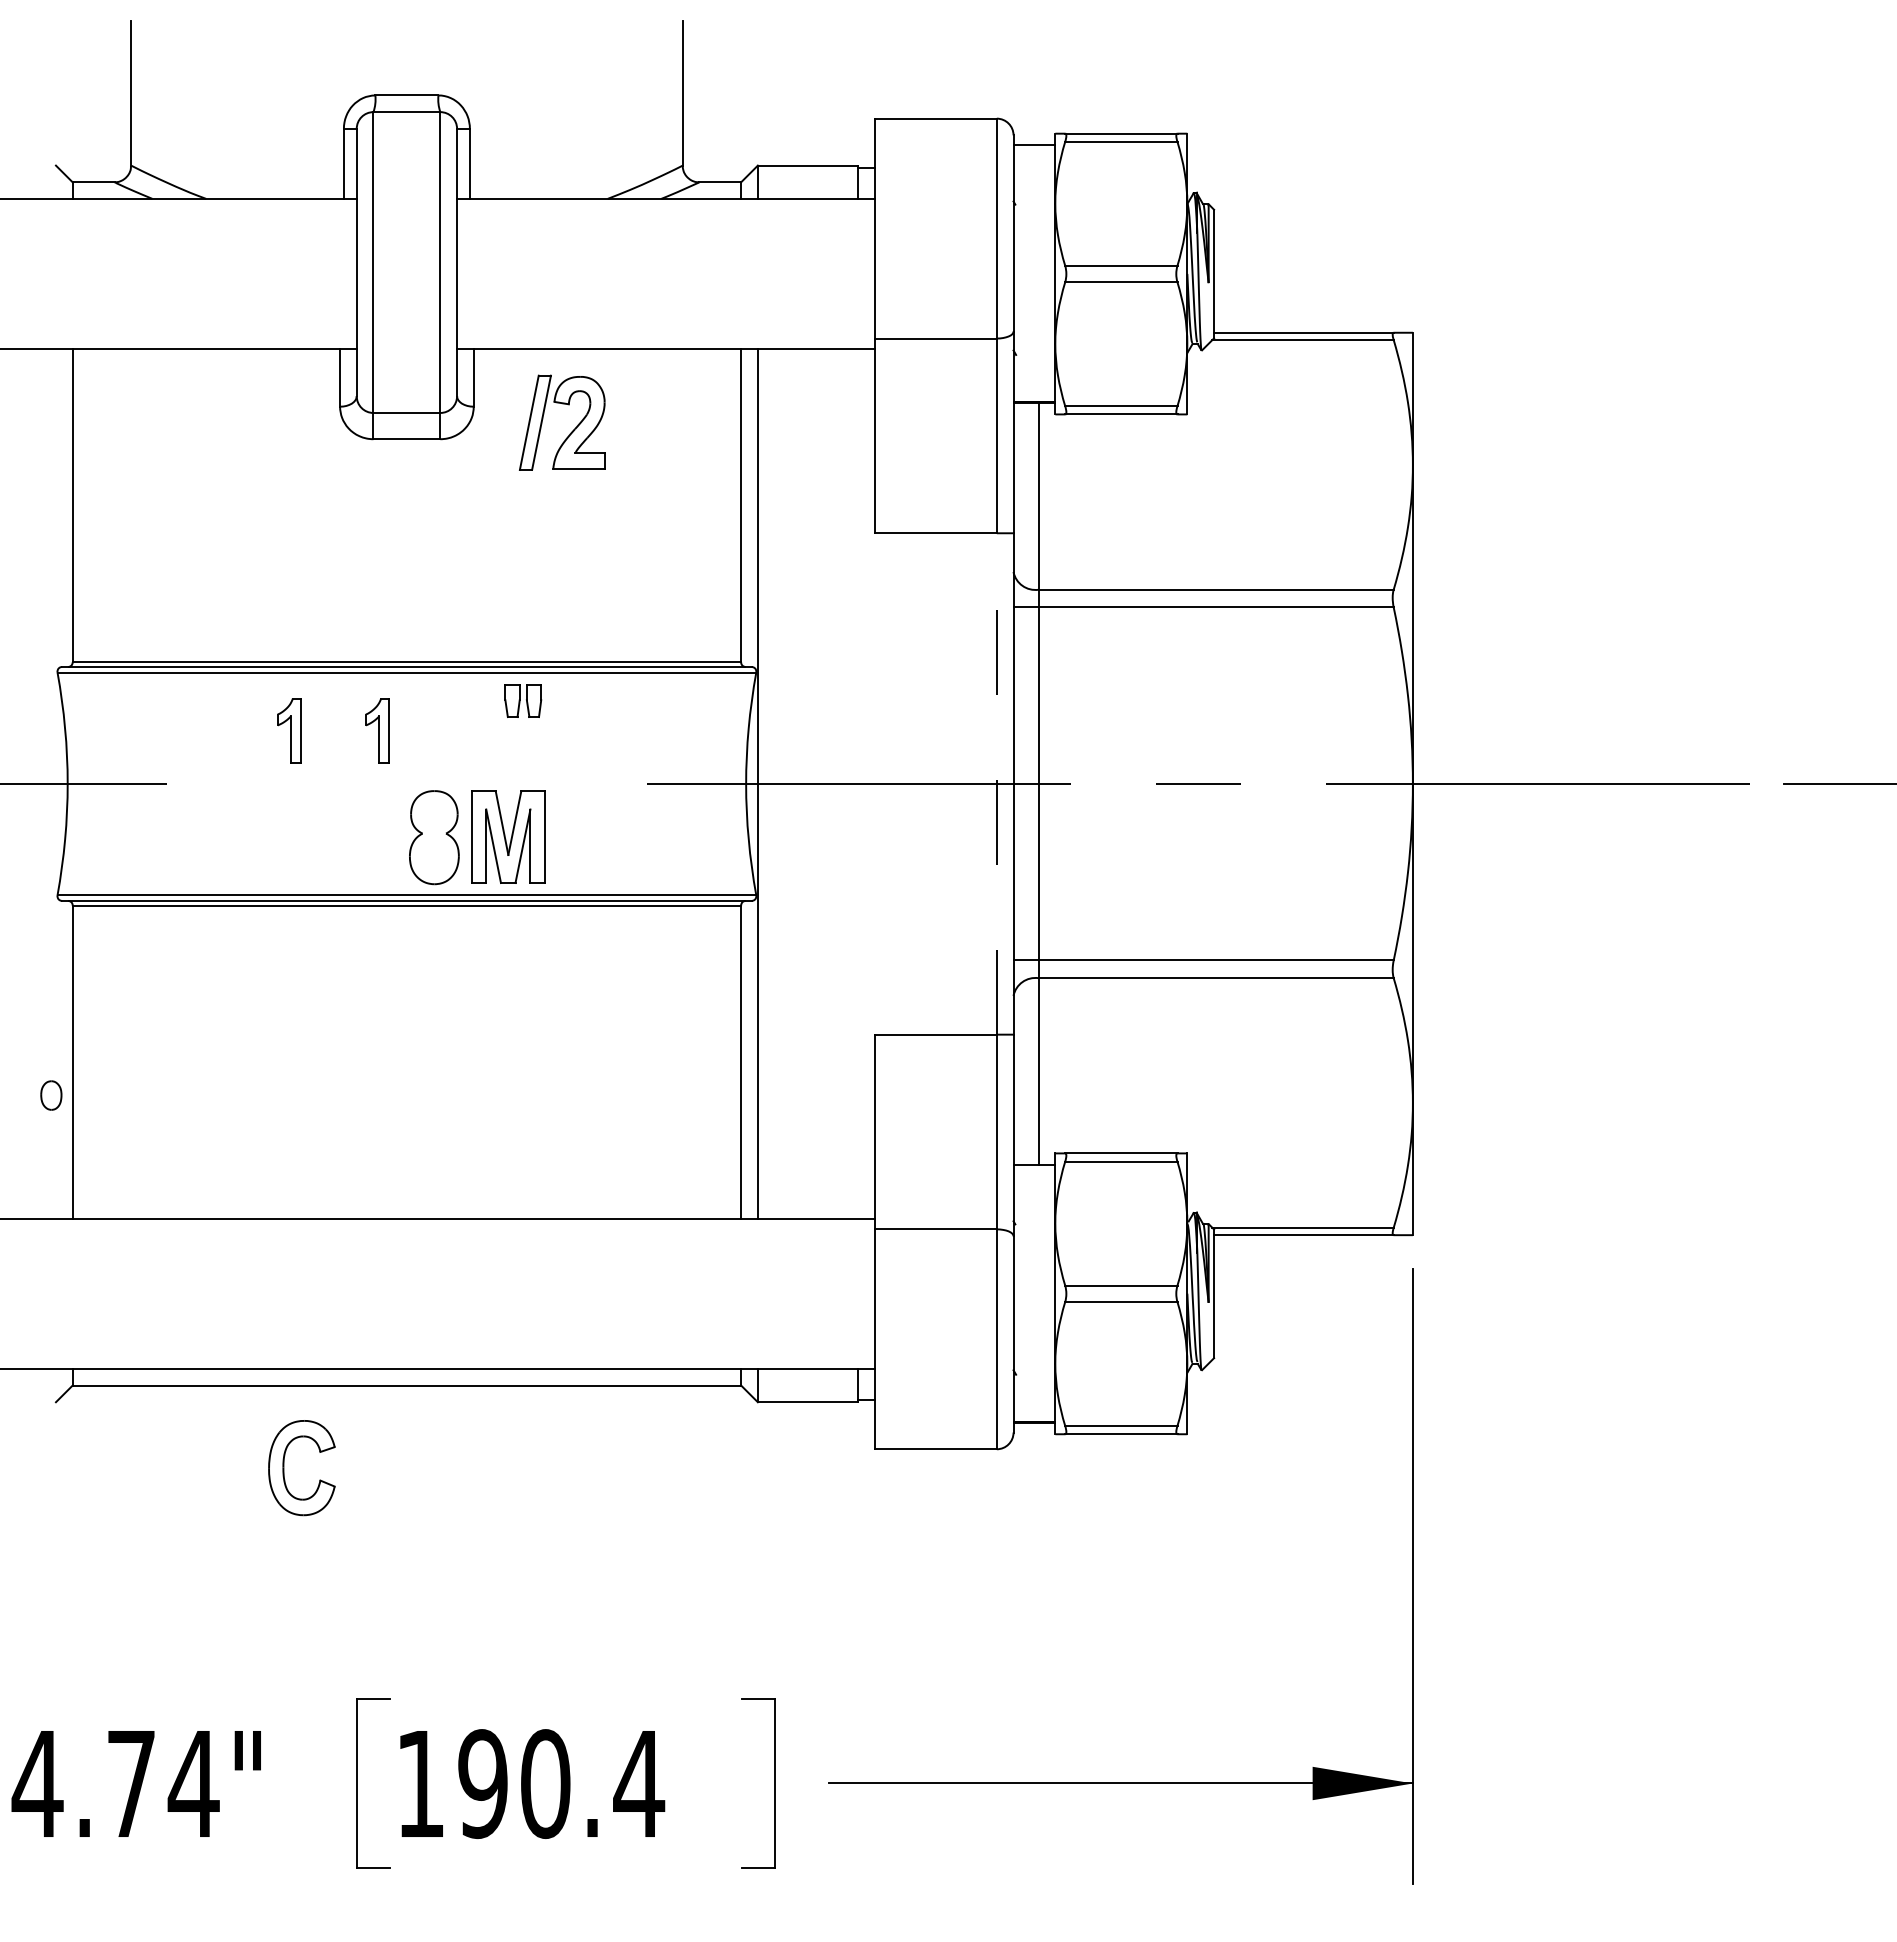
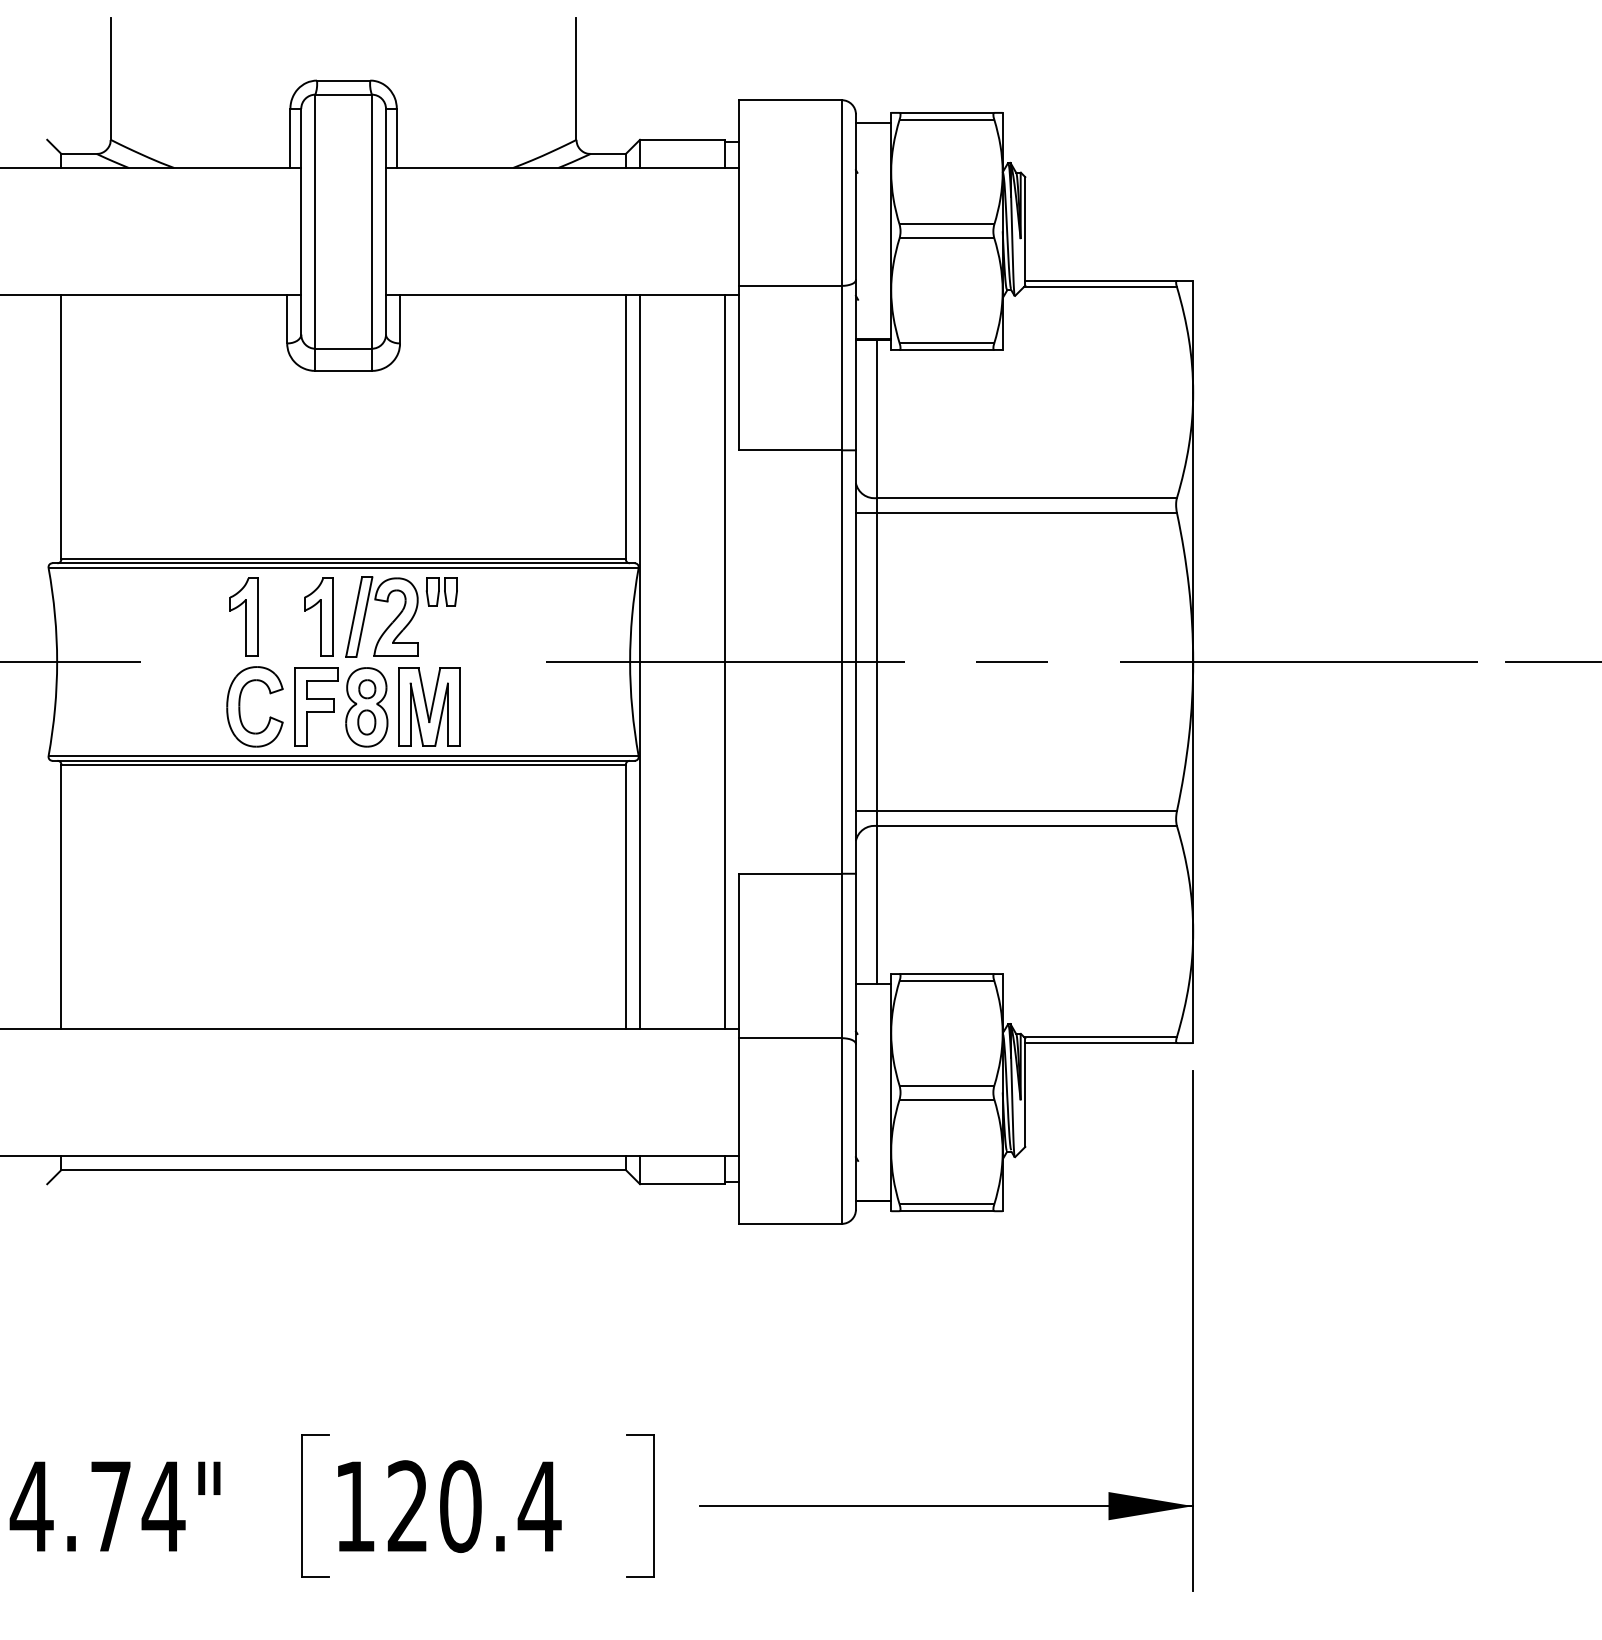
part: (571, 431) -> (389, 624), moved
part: (289, 730) -> (244, 616), size x1.43
part: (377, 730) -> (318, 616), size x1.43
line: (858, 783) -> (724, 661), added
line: (996, 783) -> (841, 661), dashed -> solid
part: (434, 815) -> (366, 688), added
part: (374, 836) -> (316, 706), added
part: (51, 1095) -> (366, 722), moved
part: (284, 1468) -> (240, 707), moved
text: (482, 1784) -> (407, 1507), 190.4 -> 120.4

